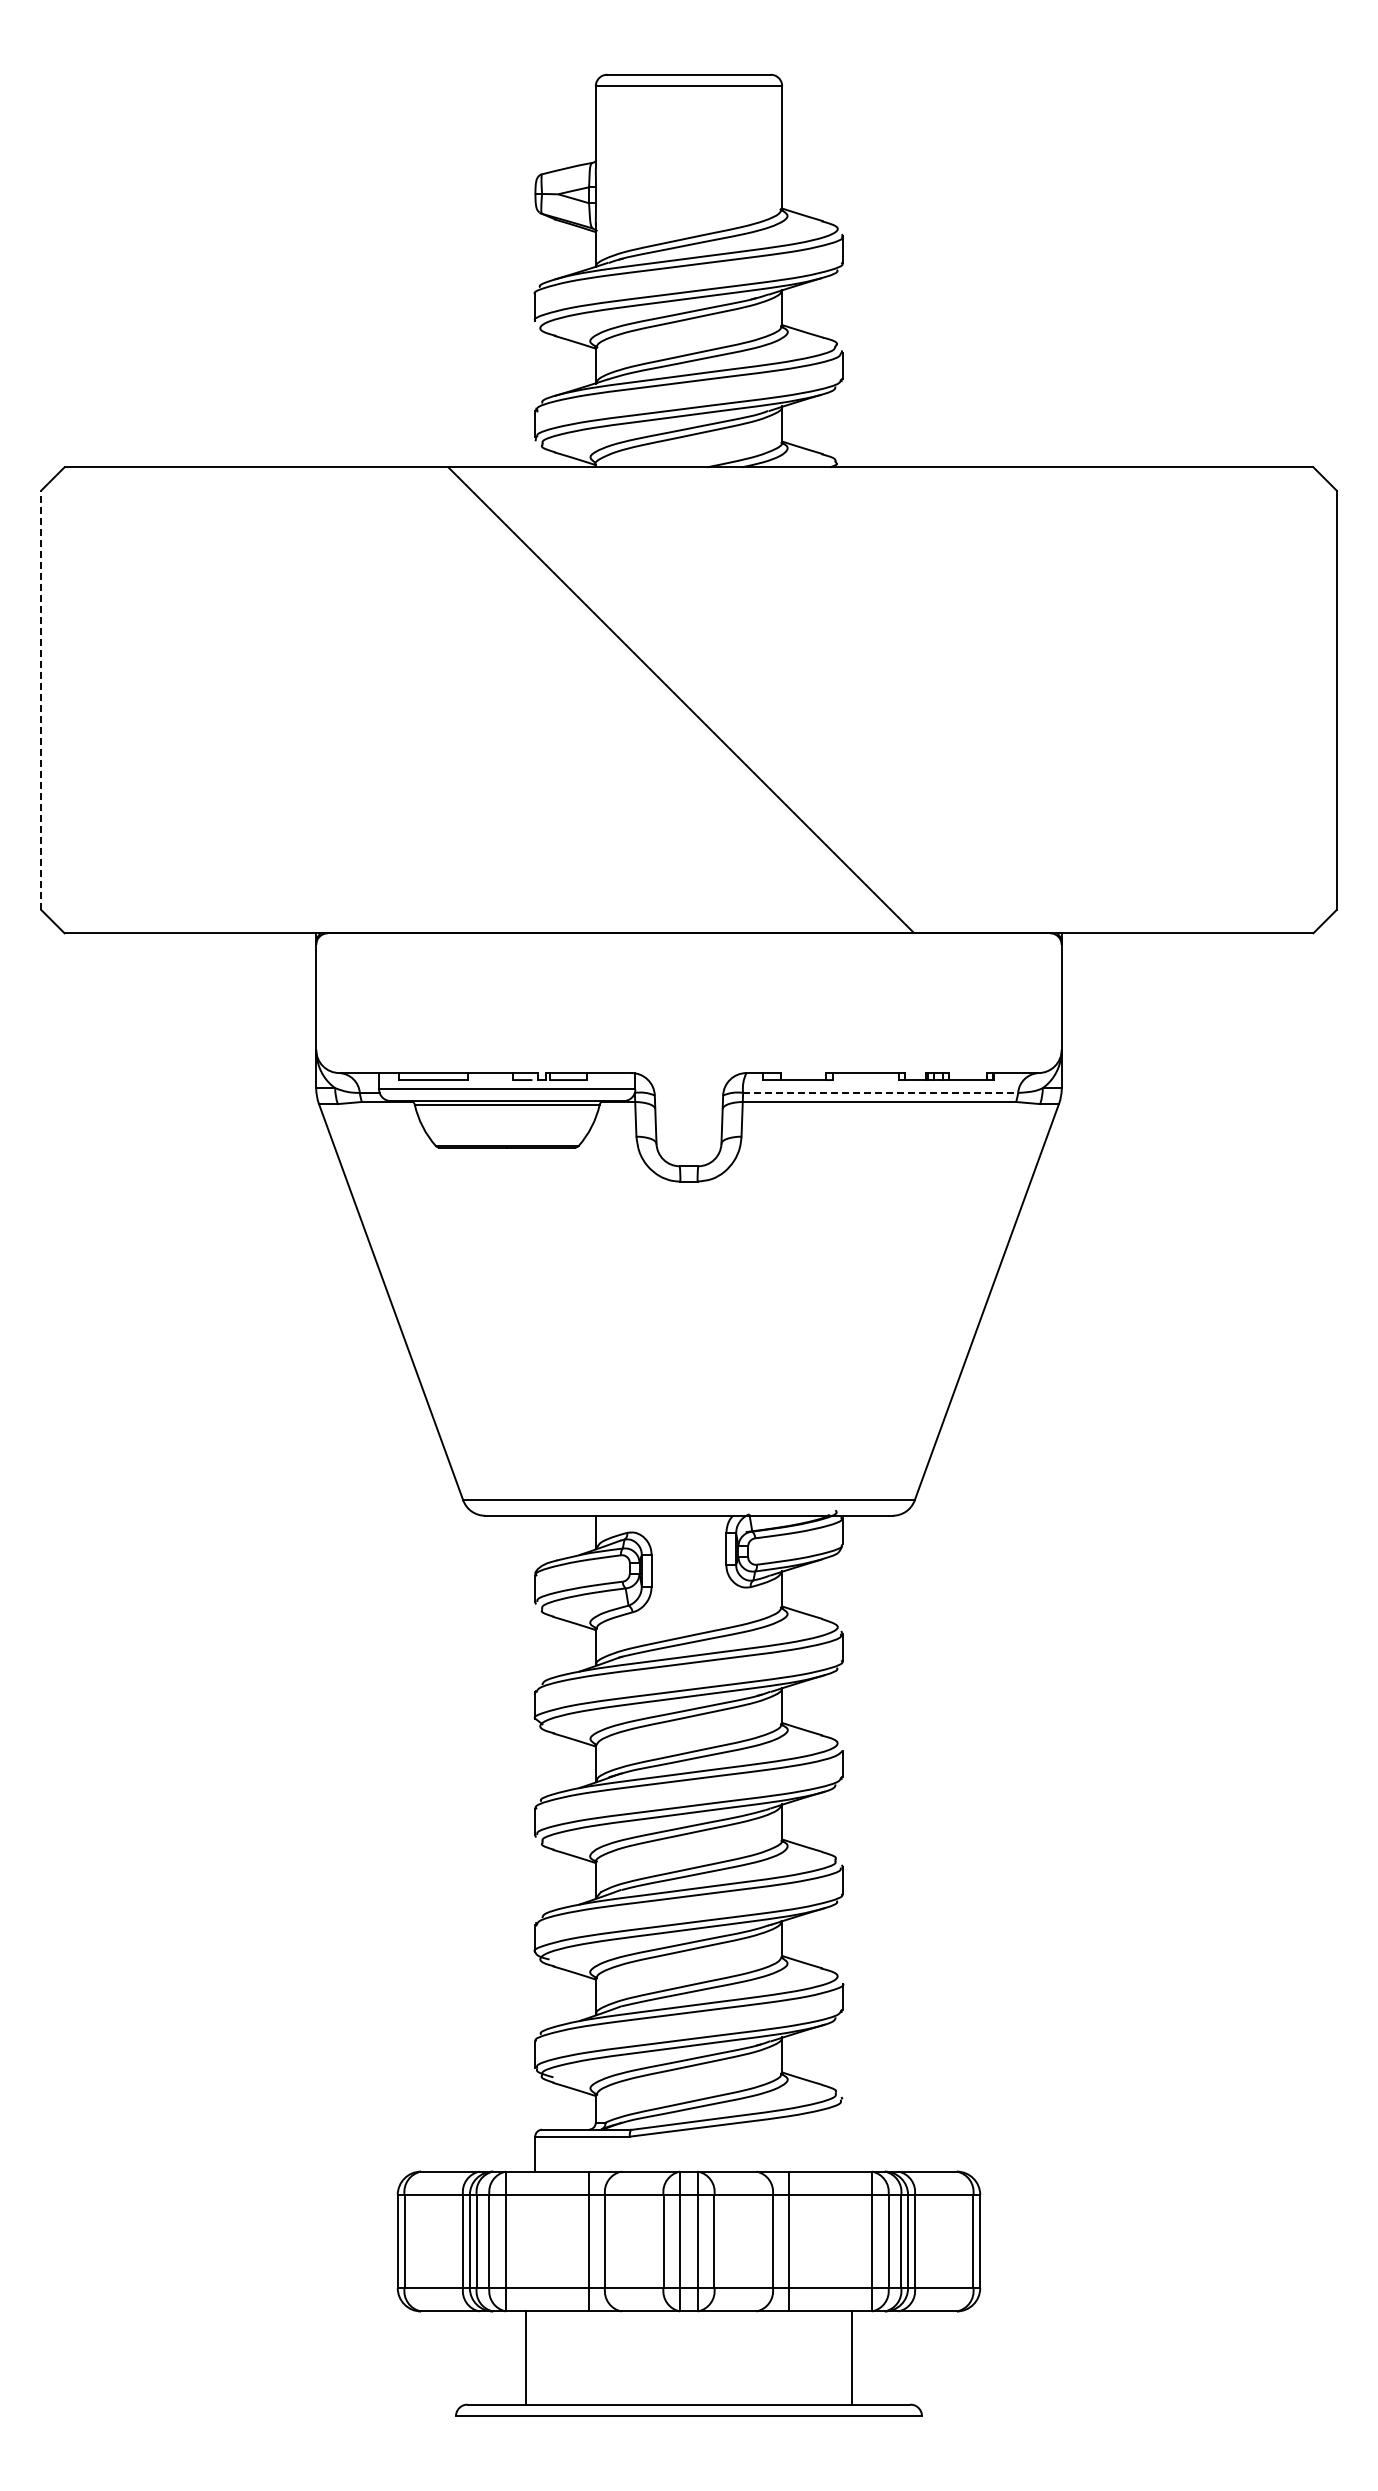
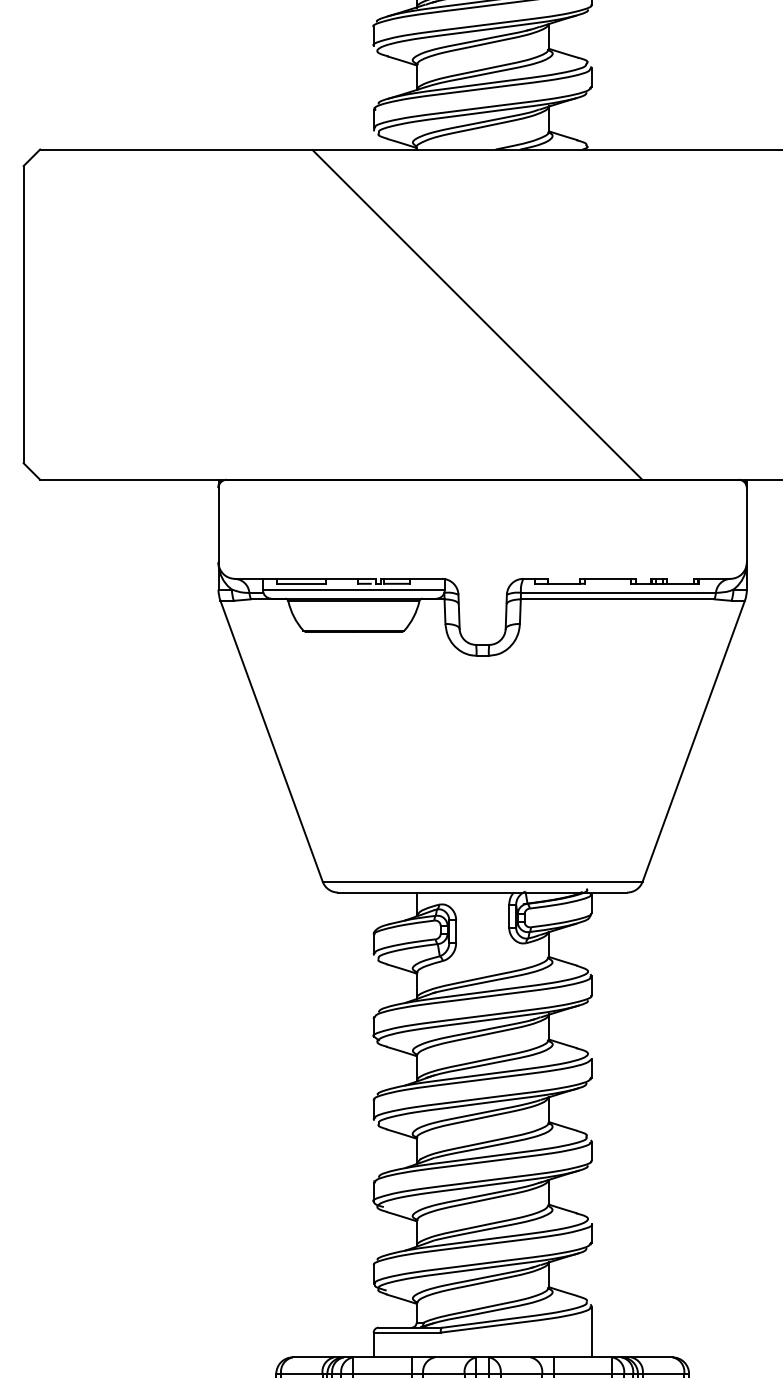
line: (41, 700) -> (23, 314), dashed -> solid
line: (880, 1092) -> (618, 592), dashed -> solid
line: (842, 2135) -> (591, 1331), added

